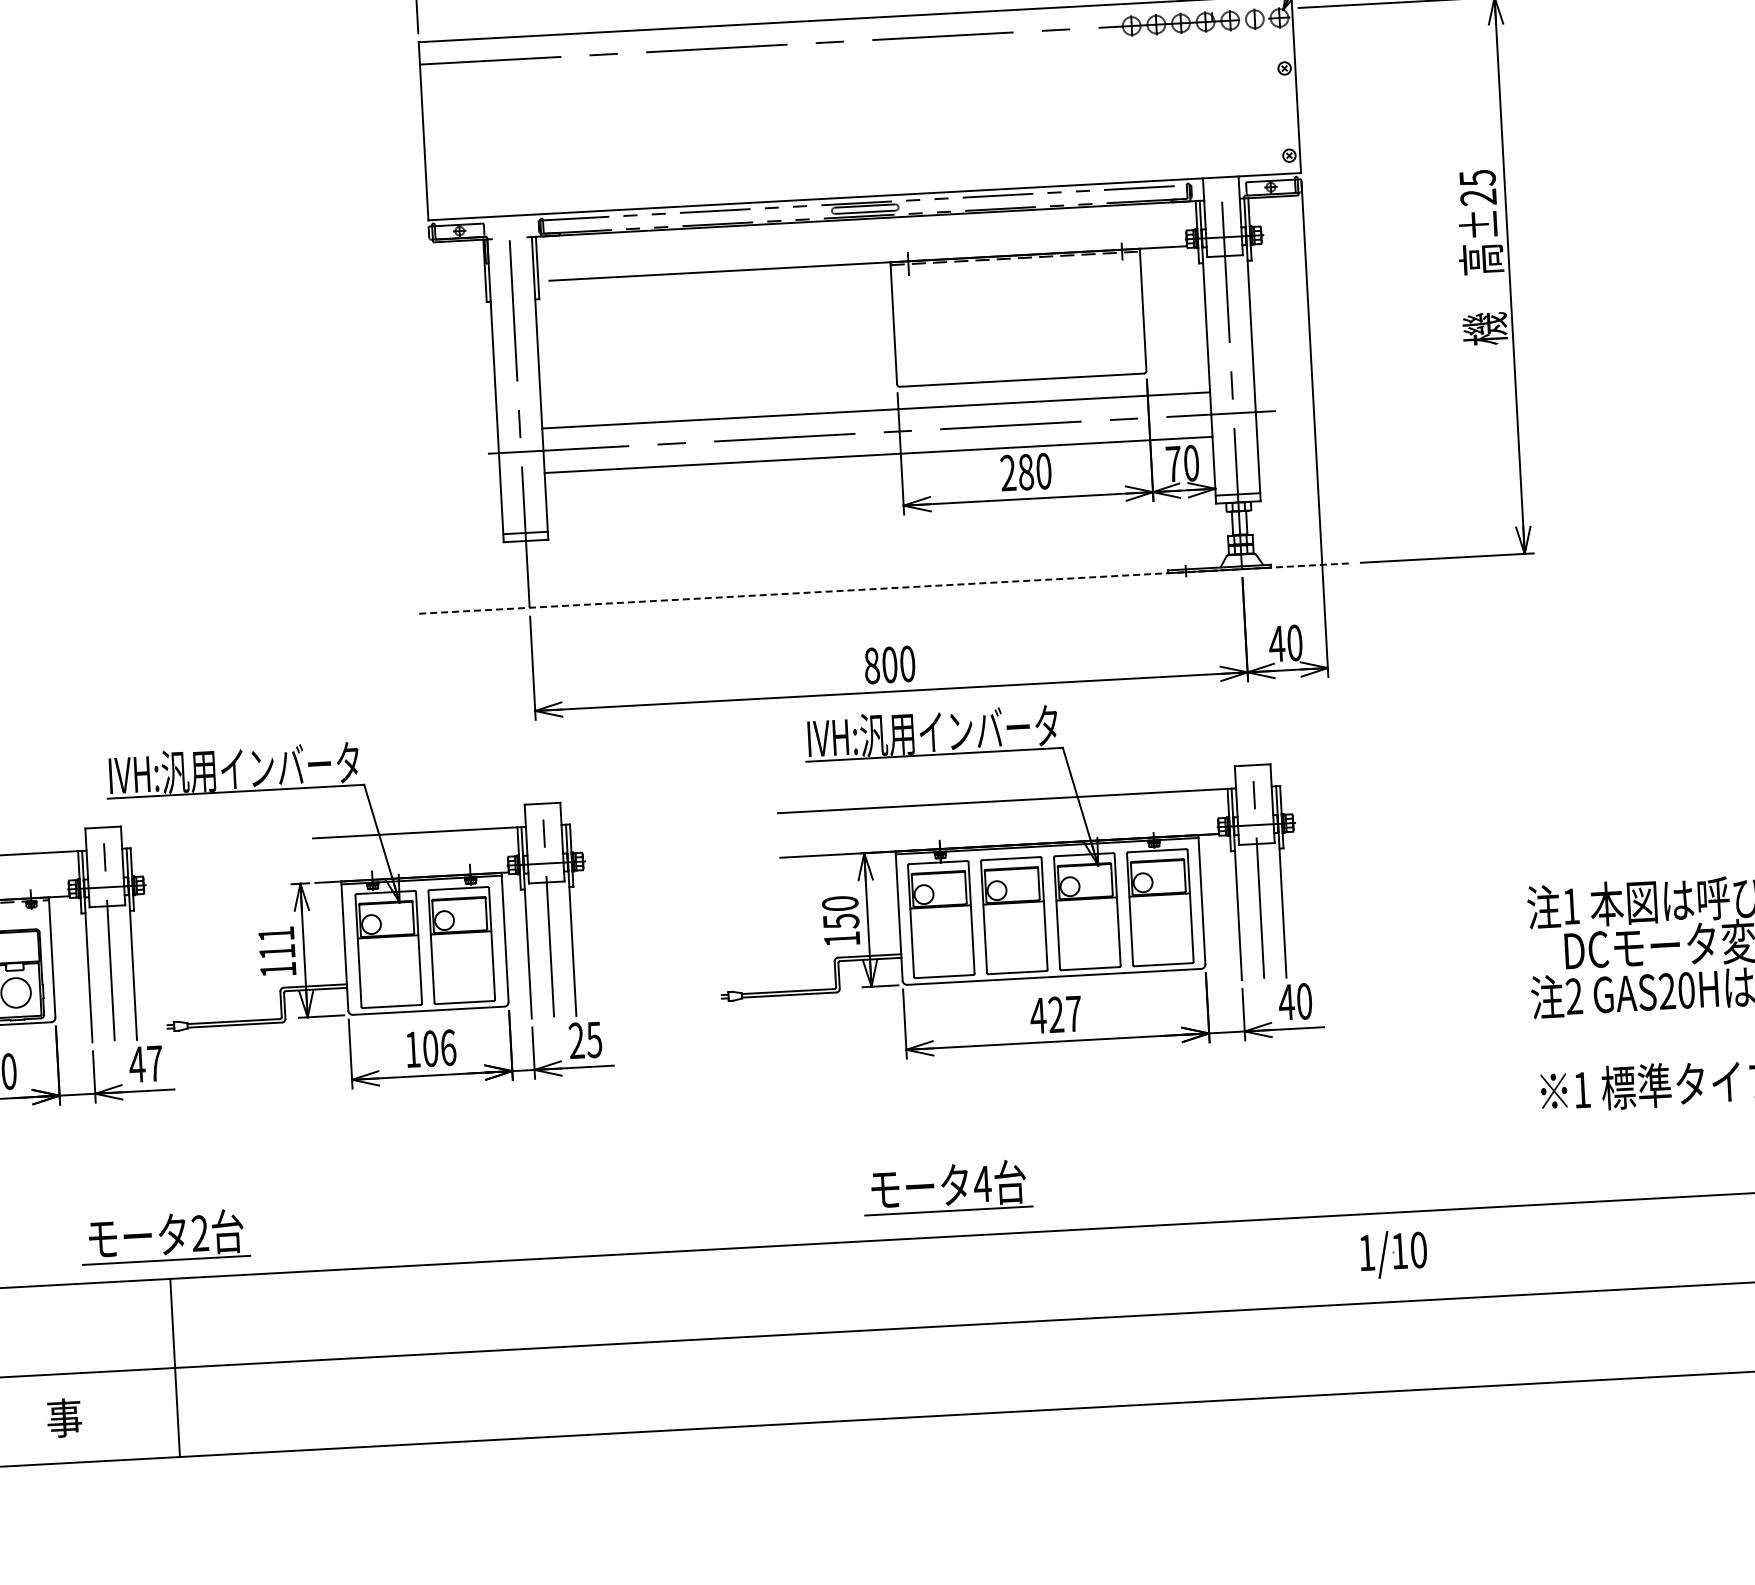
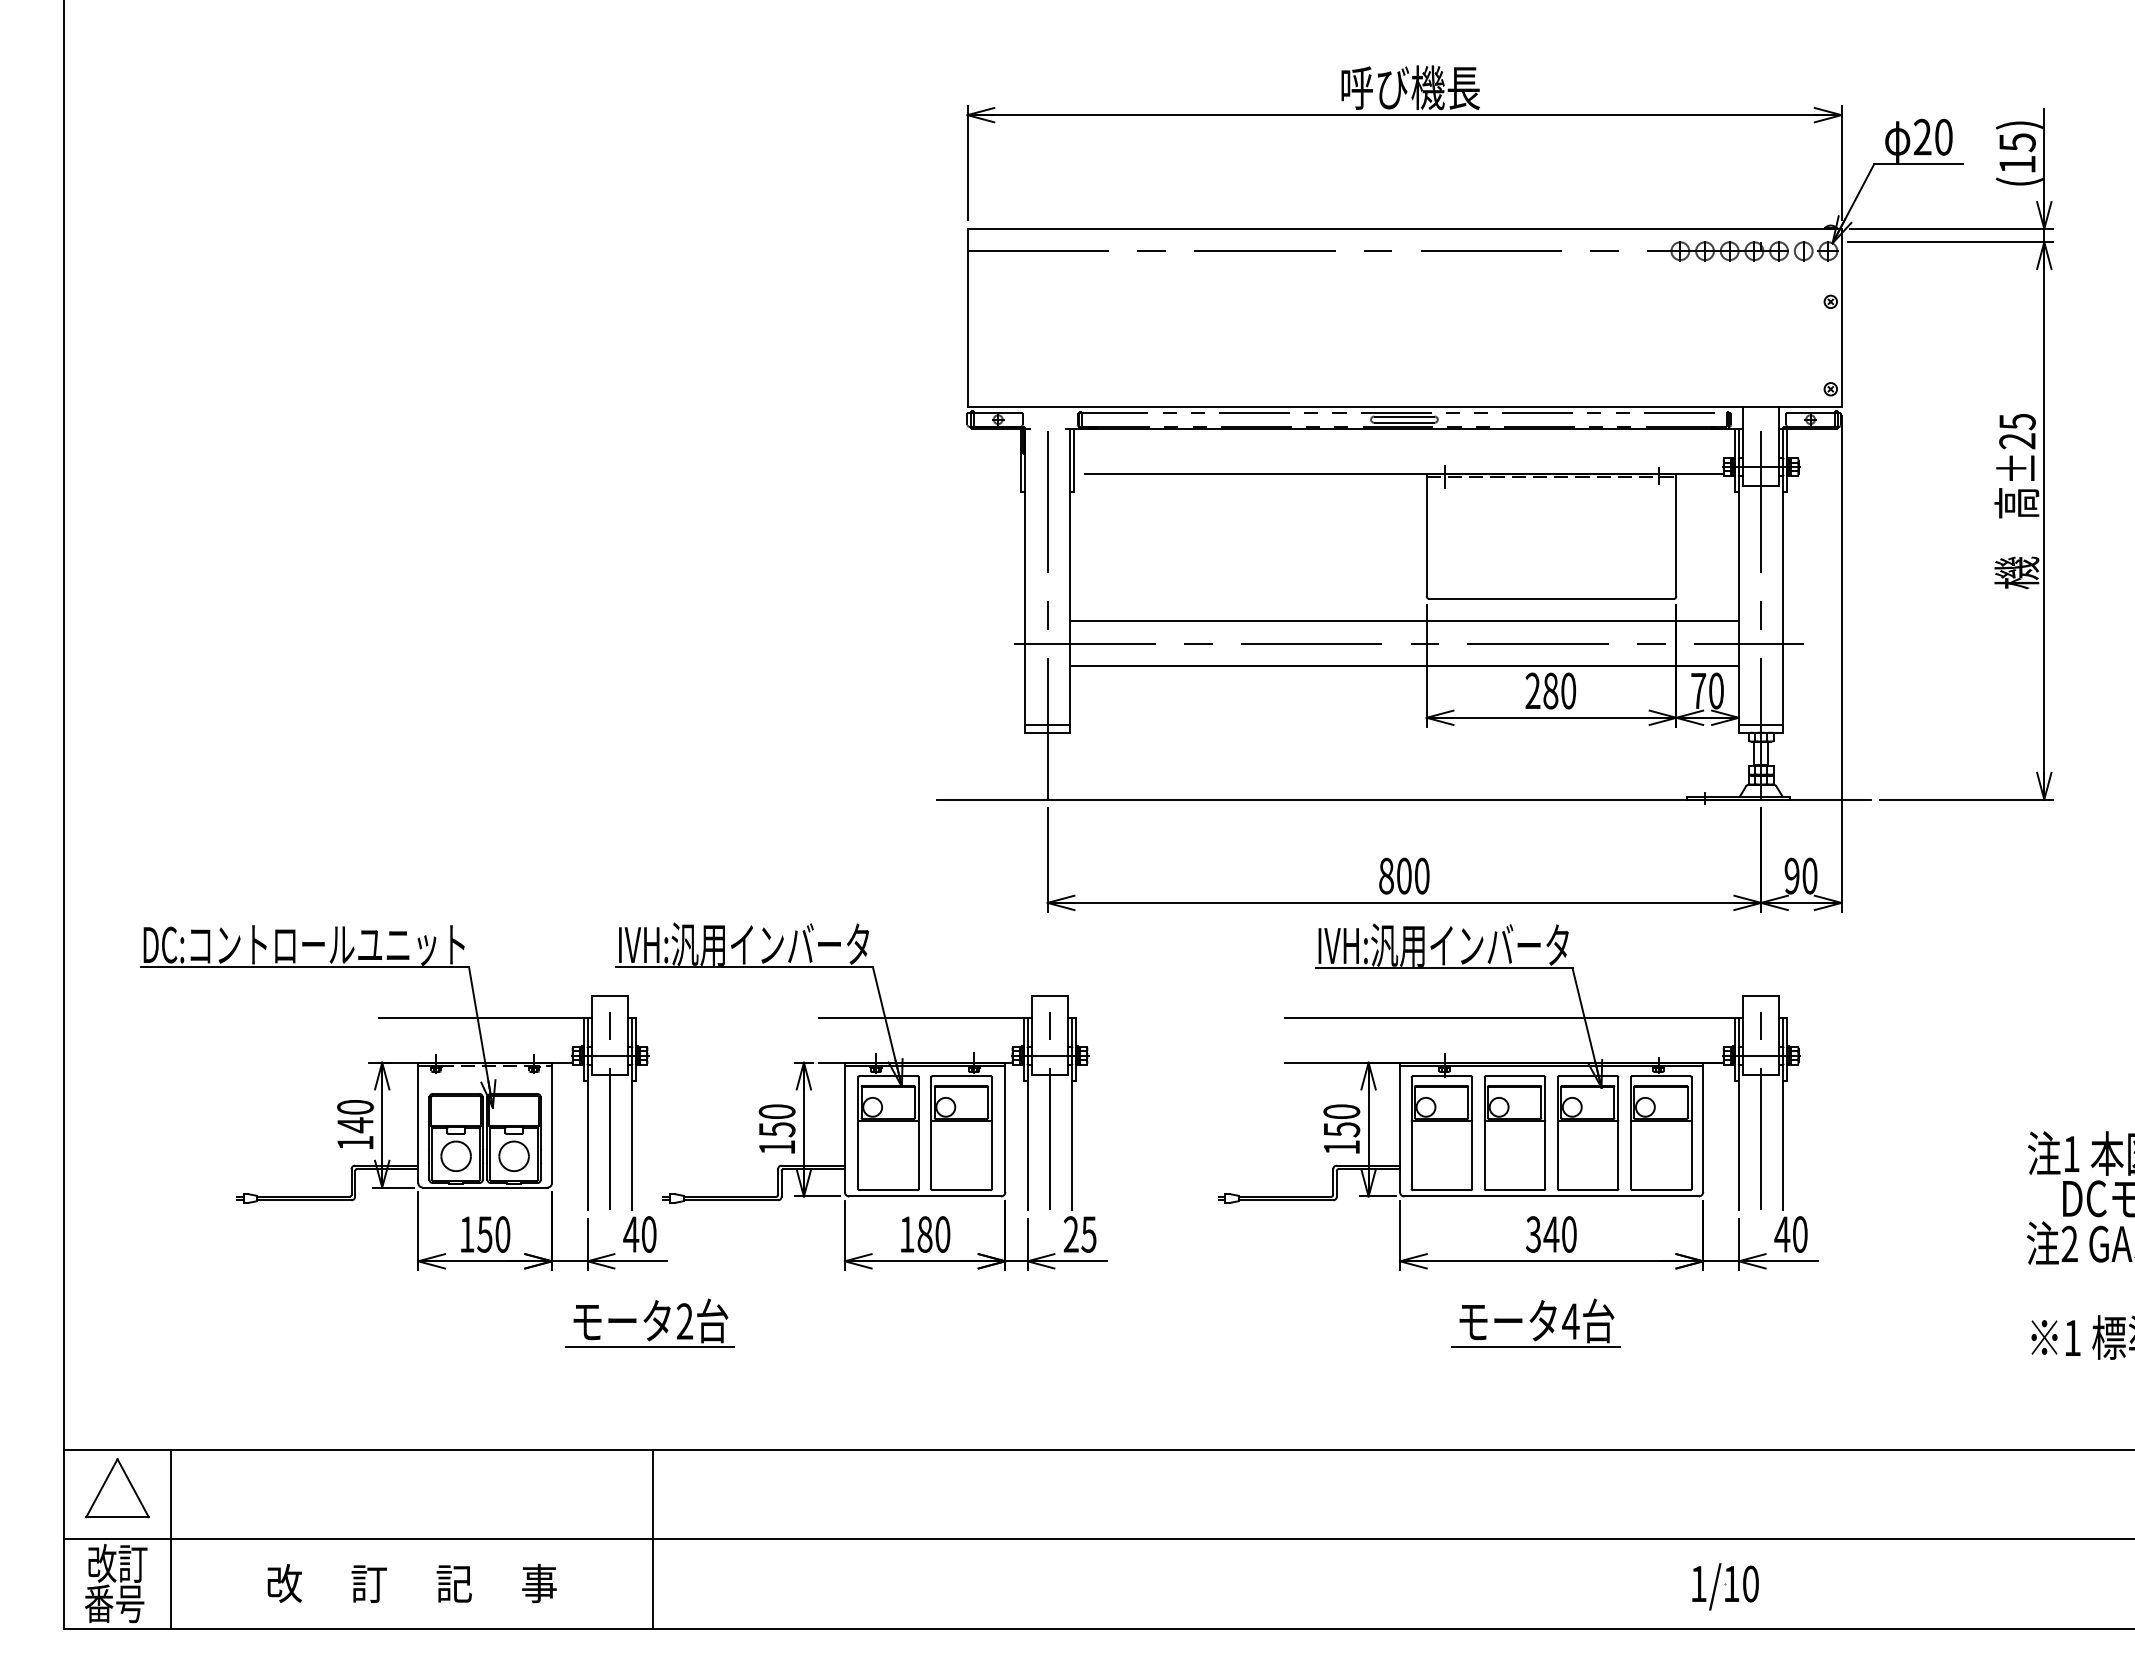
line: (885, 588) -> (1404, 799), dashed -> solid
text: (1277, 643) -> (1792, 875), 40 -> 90
text: (276, 942) -> (776, 1120), 111 -> 150
text: (1055, 1014) -> (1550, 1234), 427 -> 340
text: (439, 1048) -> (933, 1234), 106 -> 180
text: (154, 1063) -> (648, 1234), 47 -> 40
part: (947, 1186) -> (1535, 1322), moved
part: (164, 1236) -> (649, 1322), moved
part: (1393, 1253) -> (1725, 1586), moved

